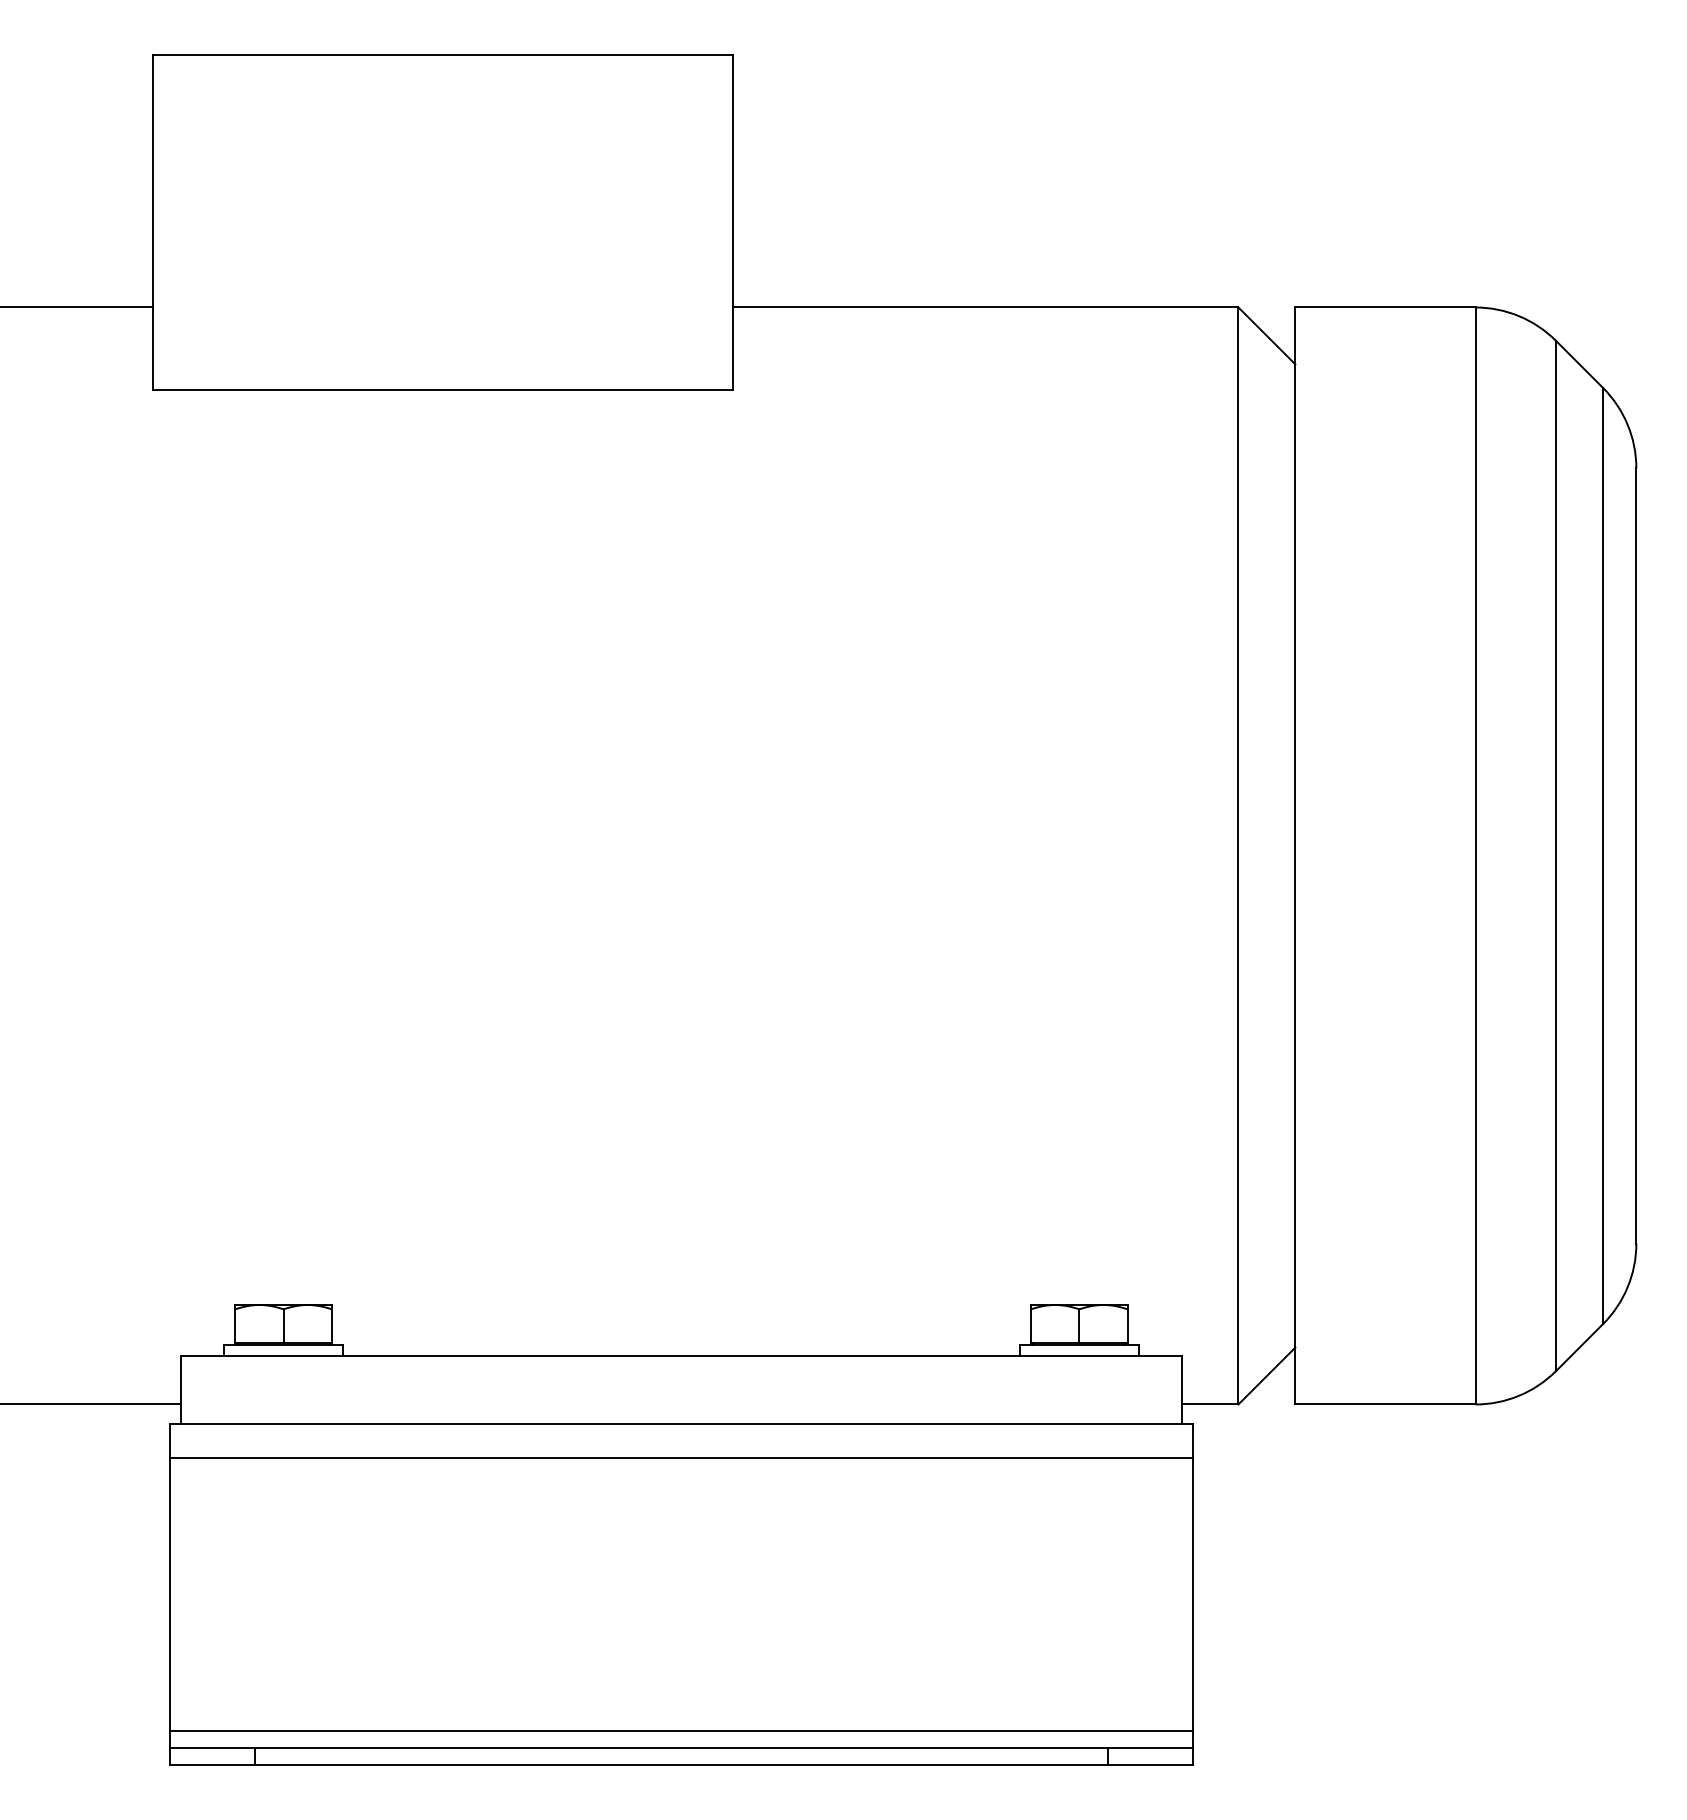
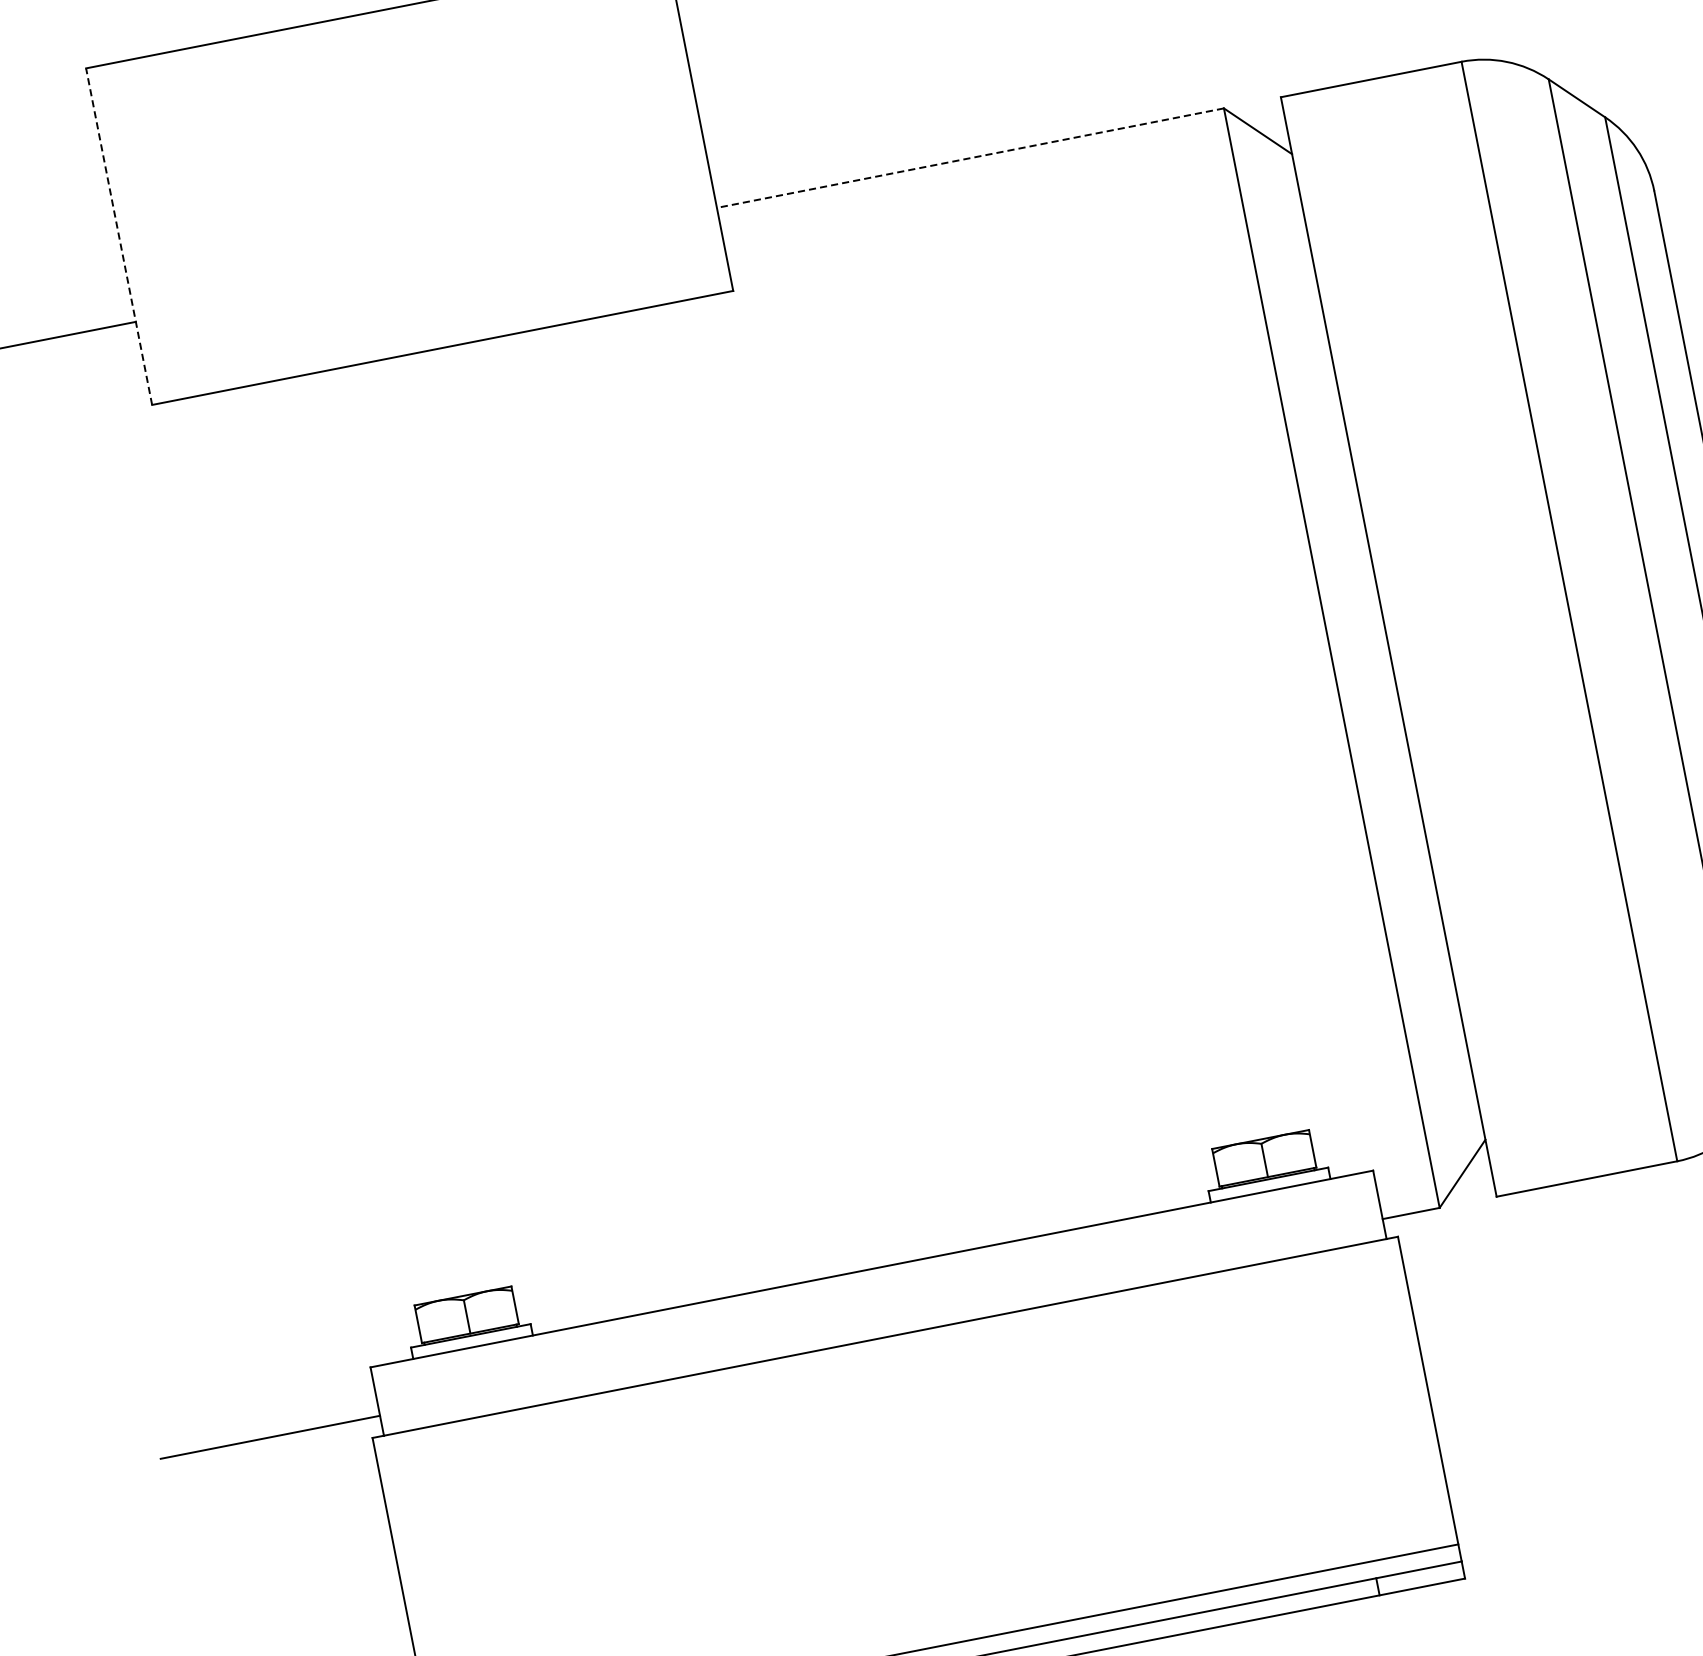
line: (152, 222) -> (118, 236), solid -> dashed
line: (985, 307) -> (970, 158), solid -> dashed
line: (681, 1458) -> (892, 1371), removed

